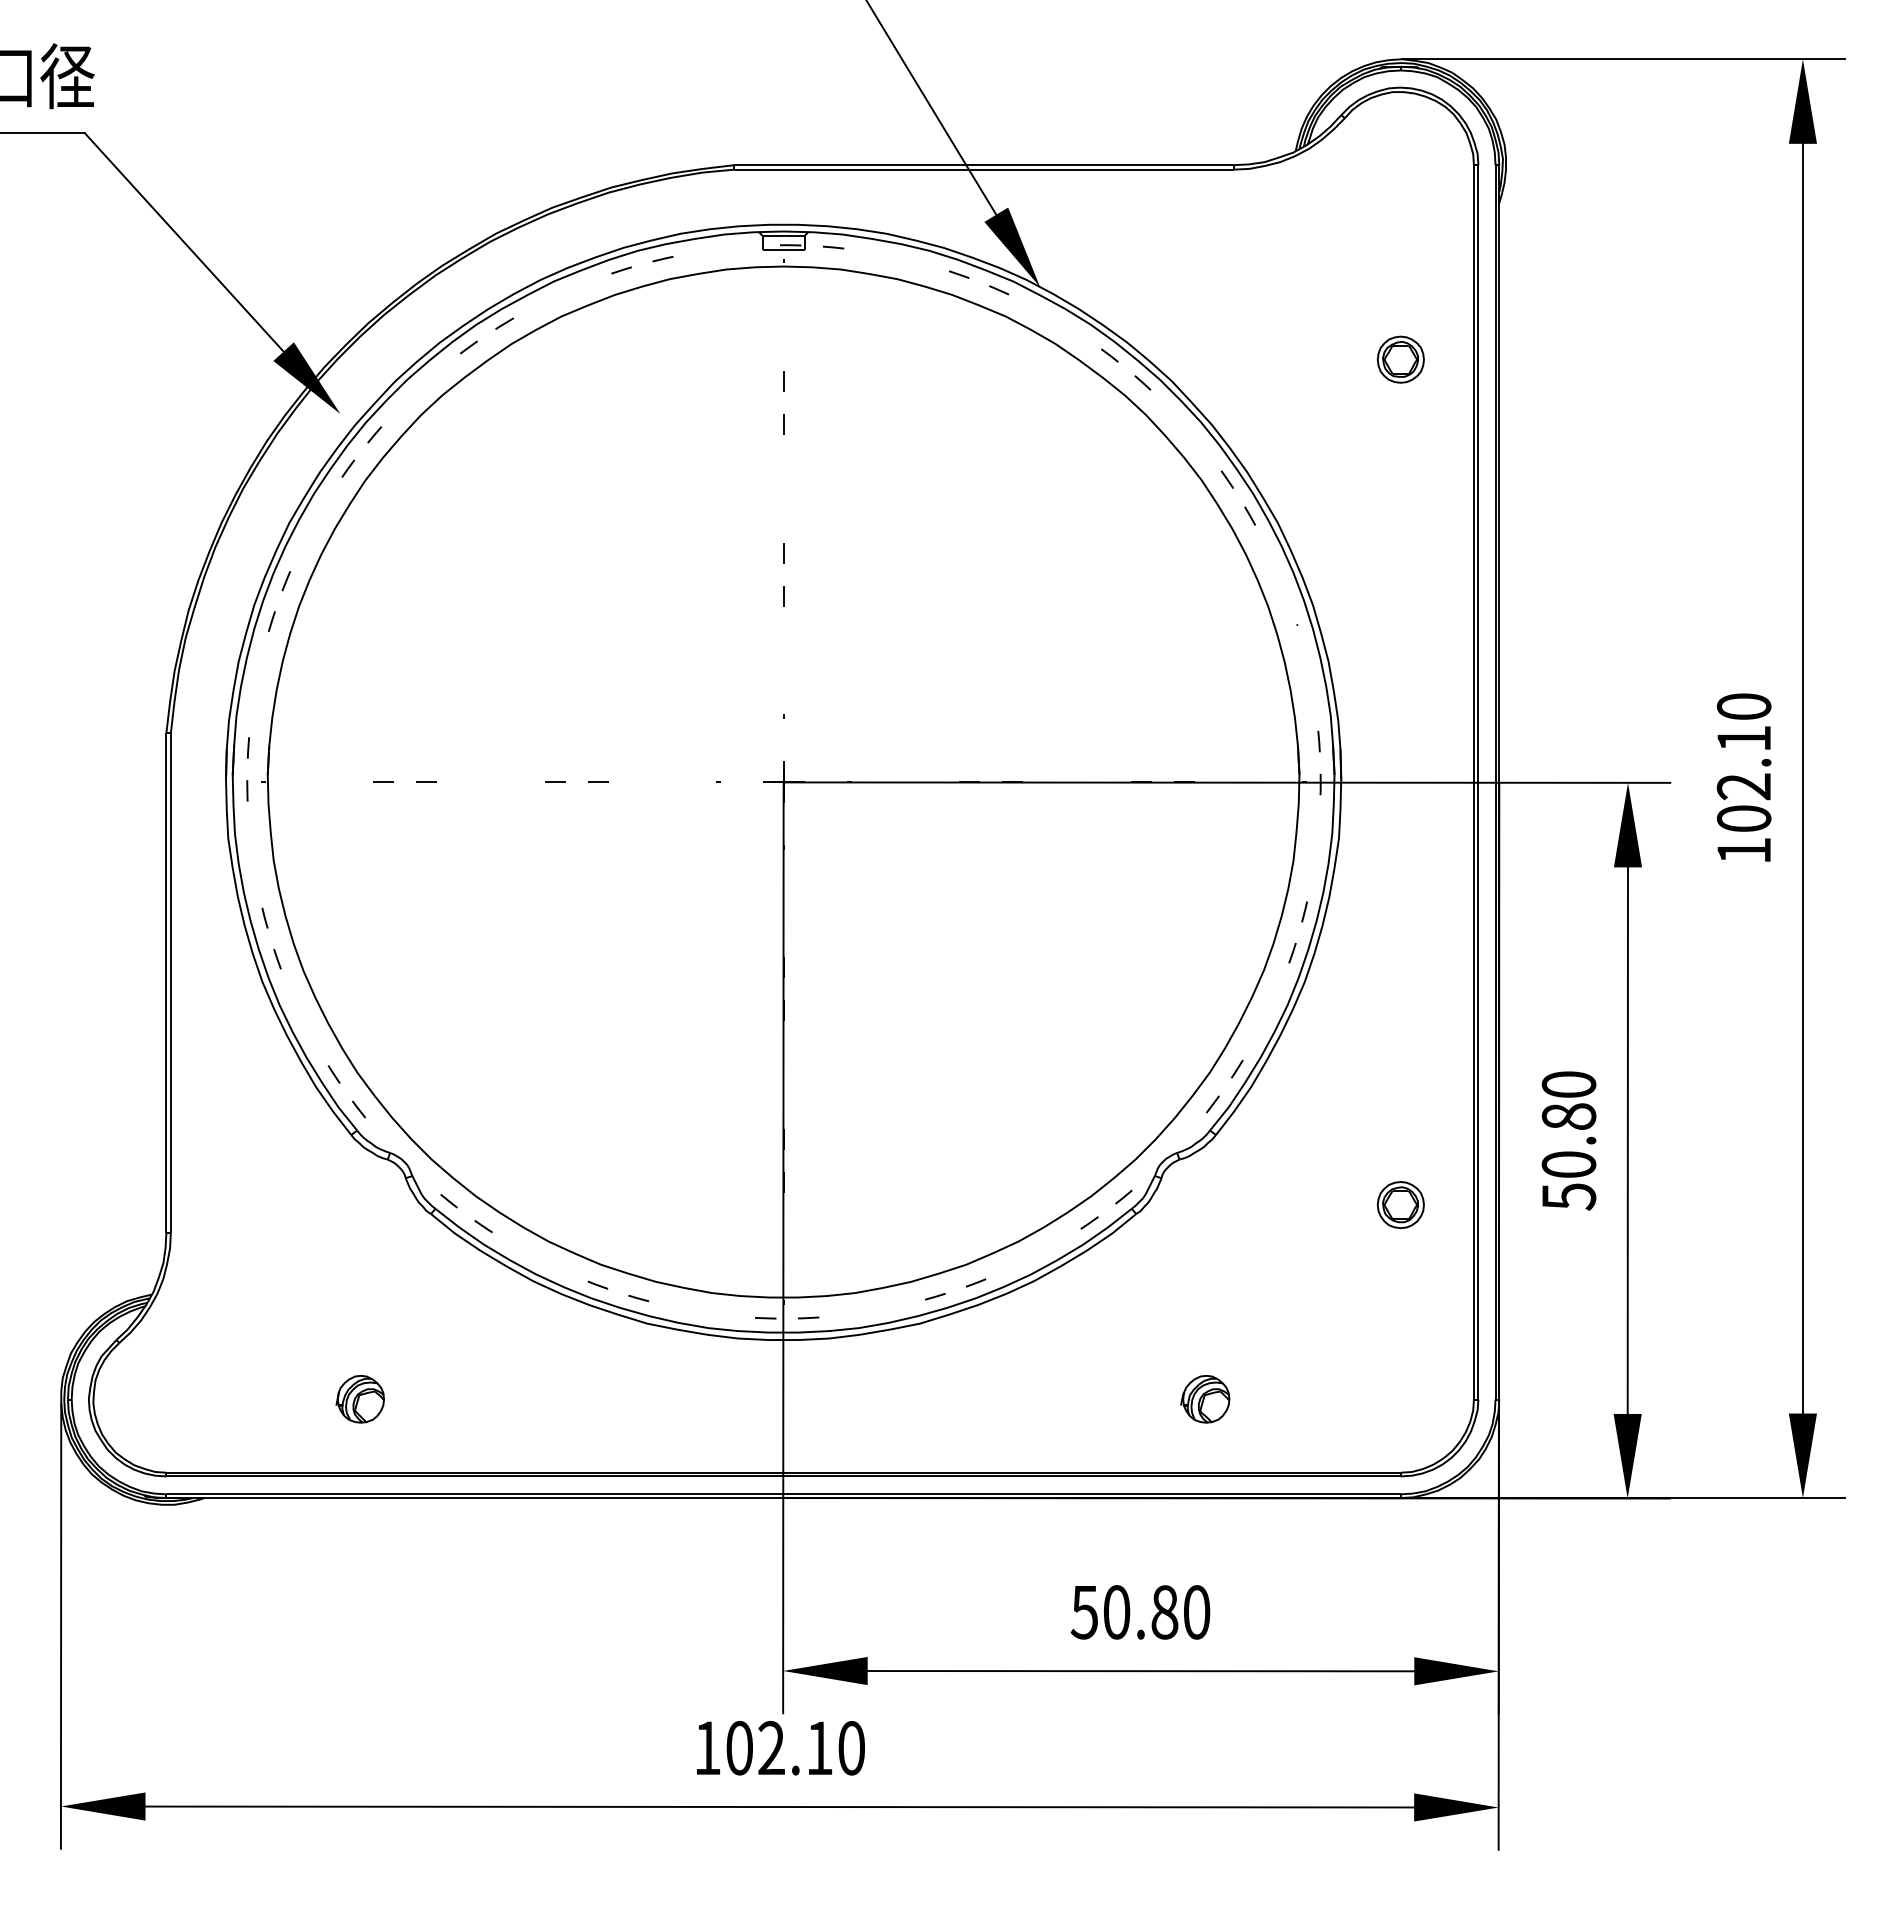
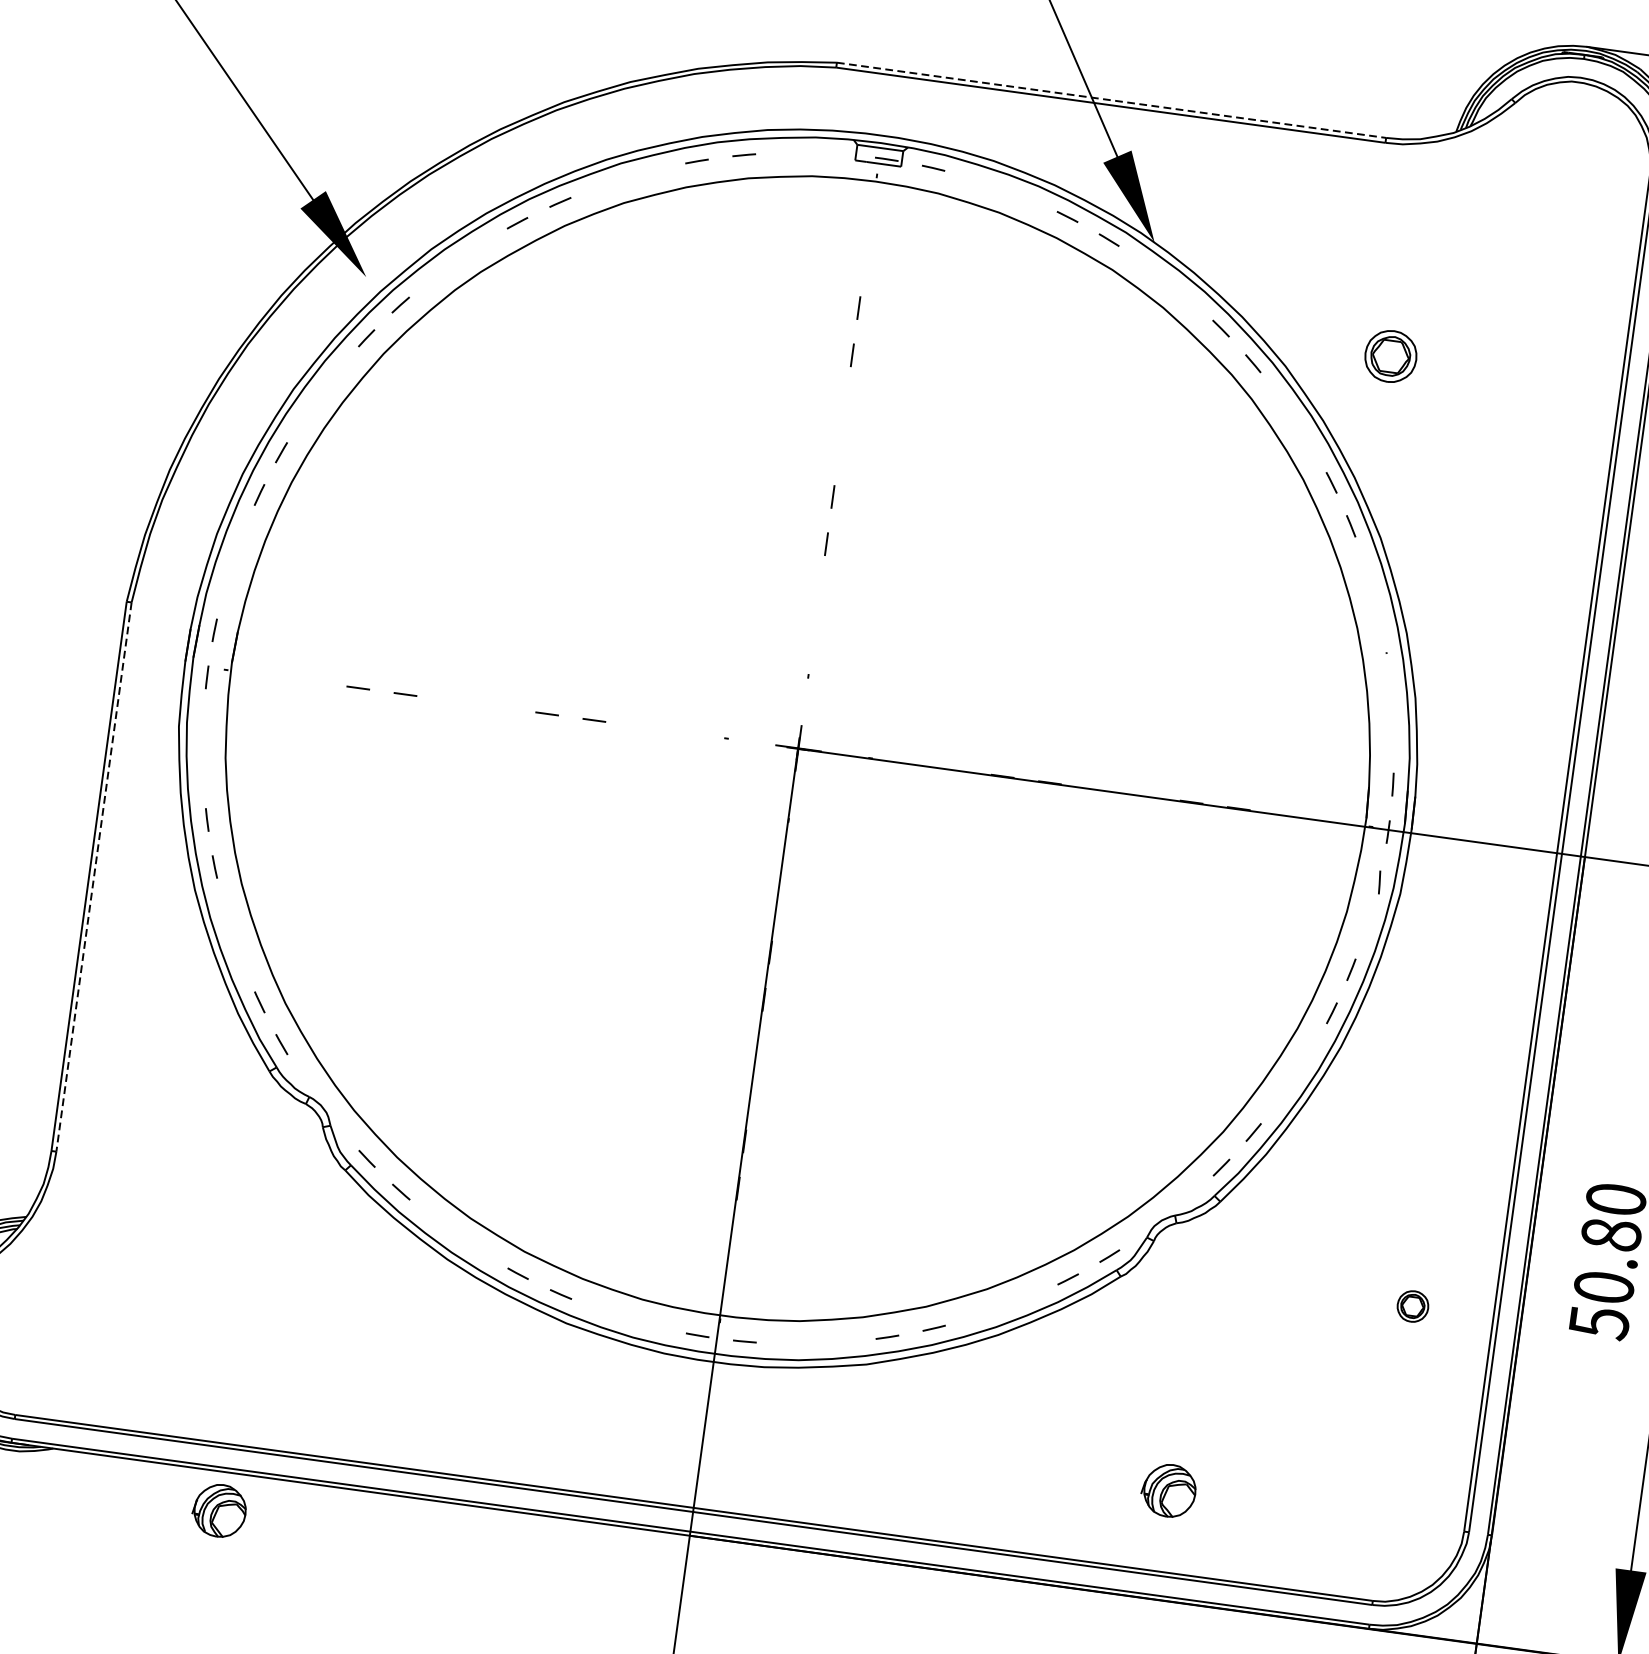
line: (984, 165) -> (1111, 100), solid -> dashed
part: (1400, 359) -> (1390, 356), moved
line: (1318, 830) -> (1378, 882), added
line: (170, 982) -> (93, 876), solid -> dashed
part: (1400, 1204) -> (1412, 1305), size x0.6
part: (359, 1399) -> (218, 1510), moved

